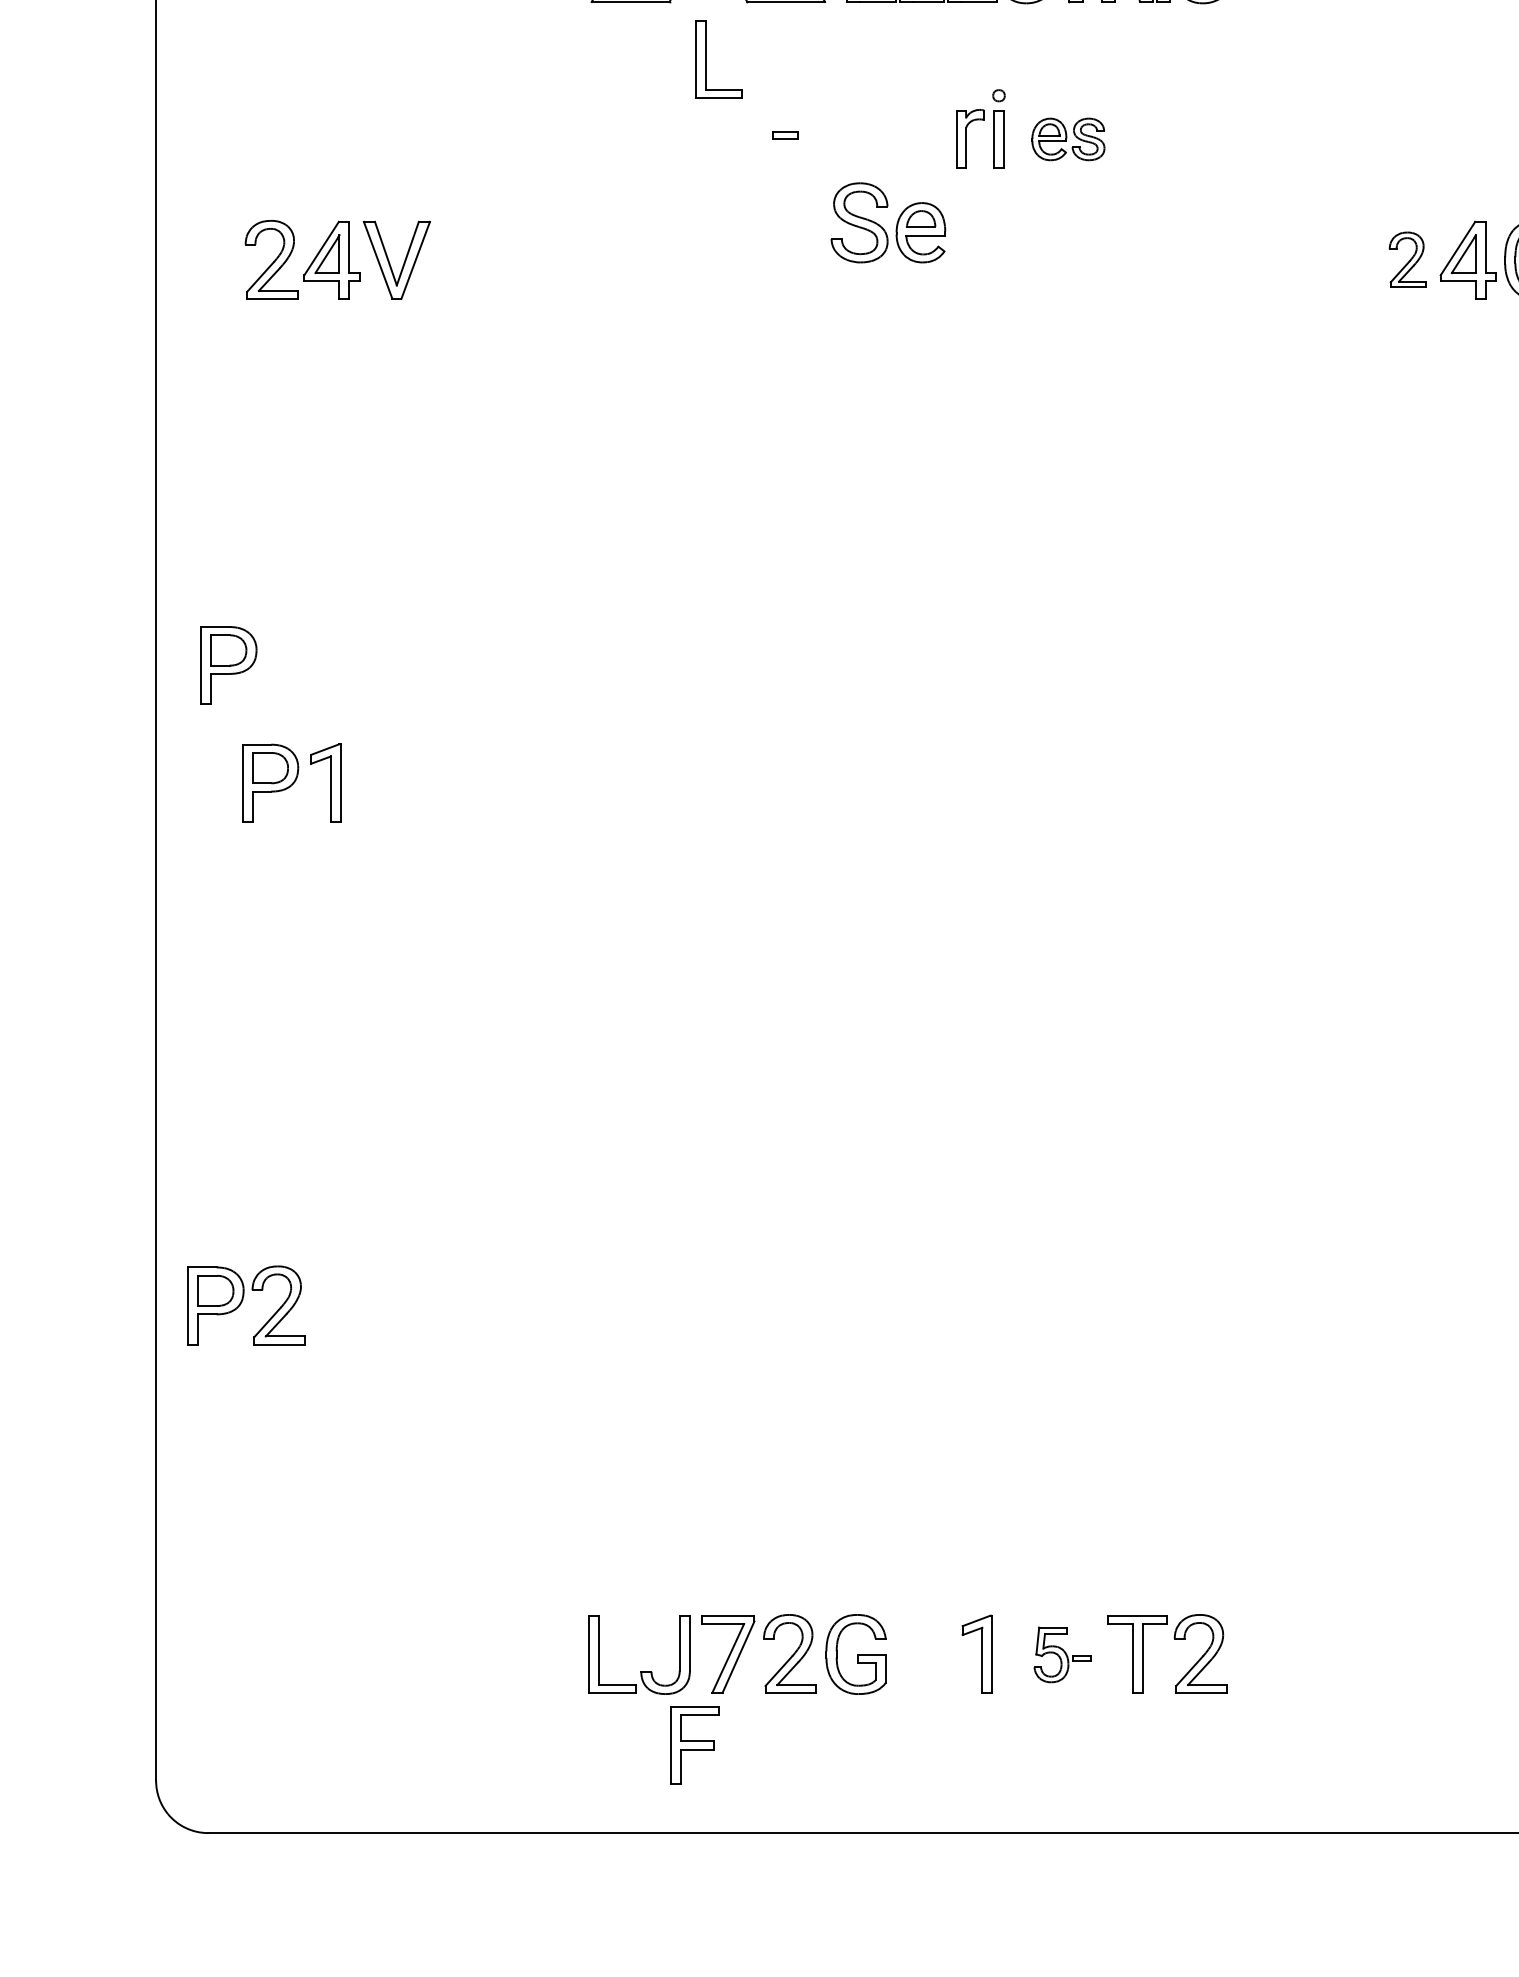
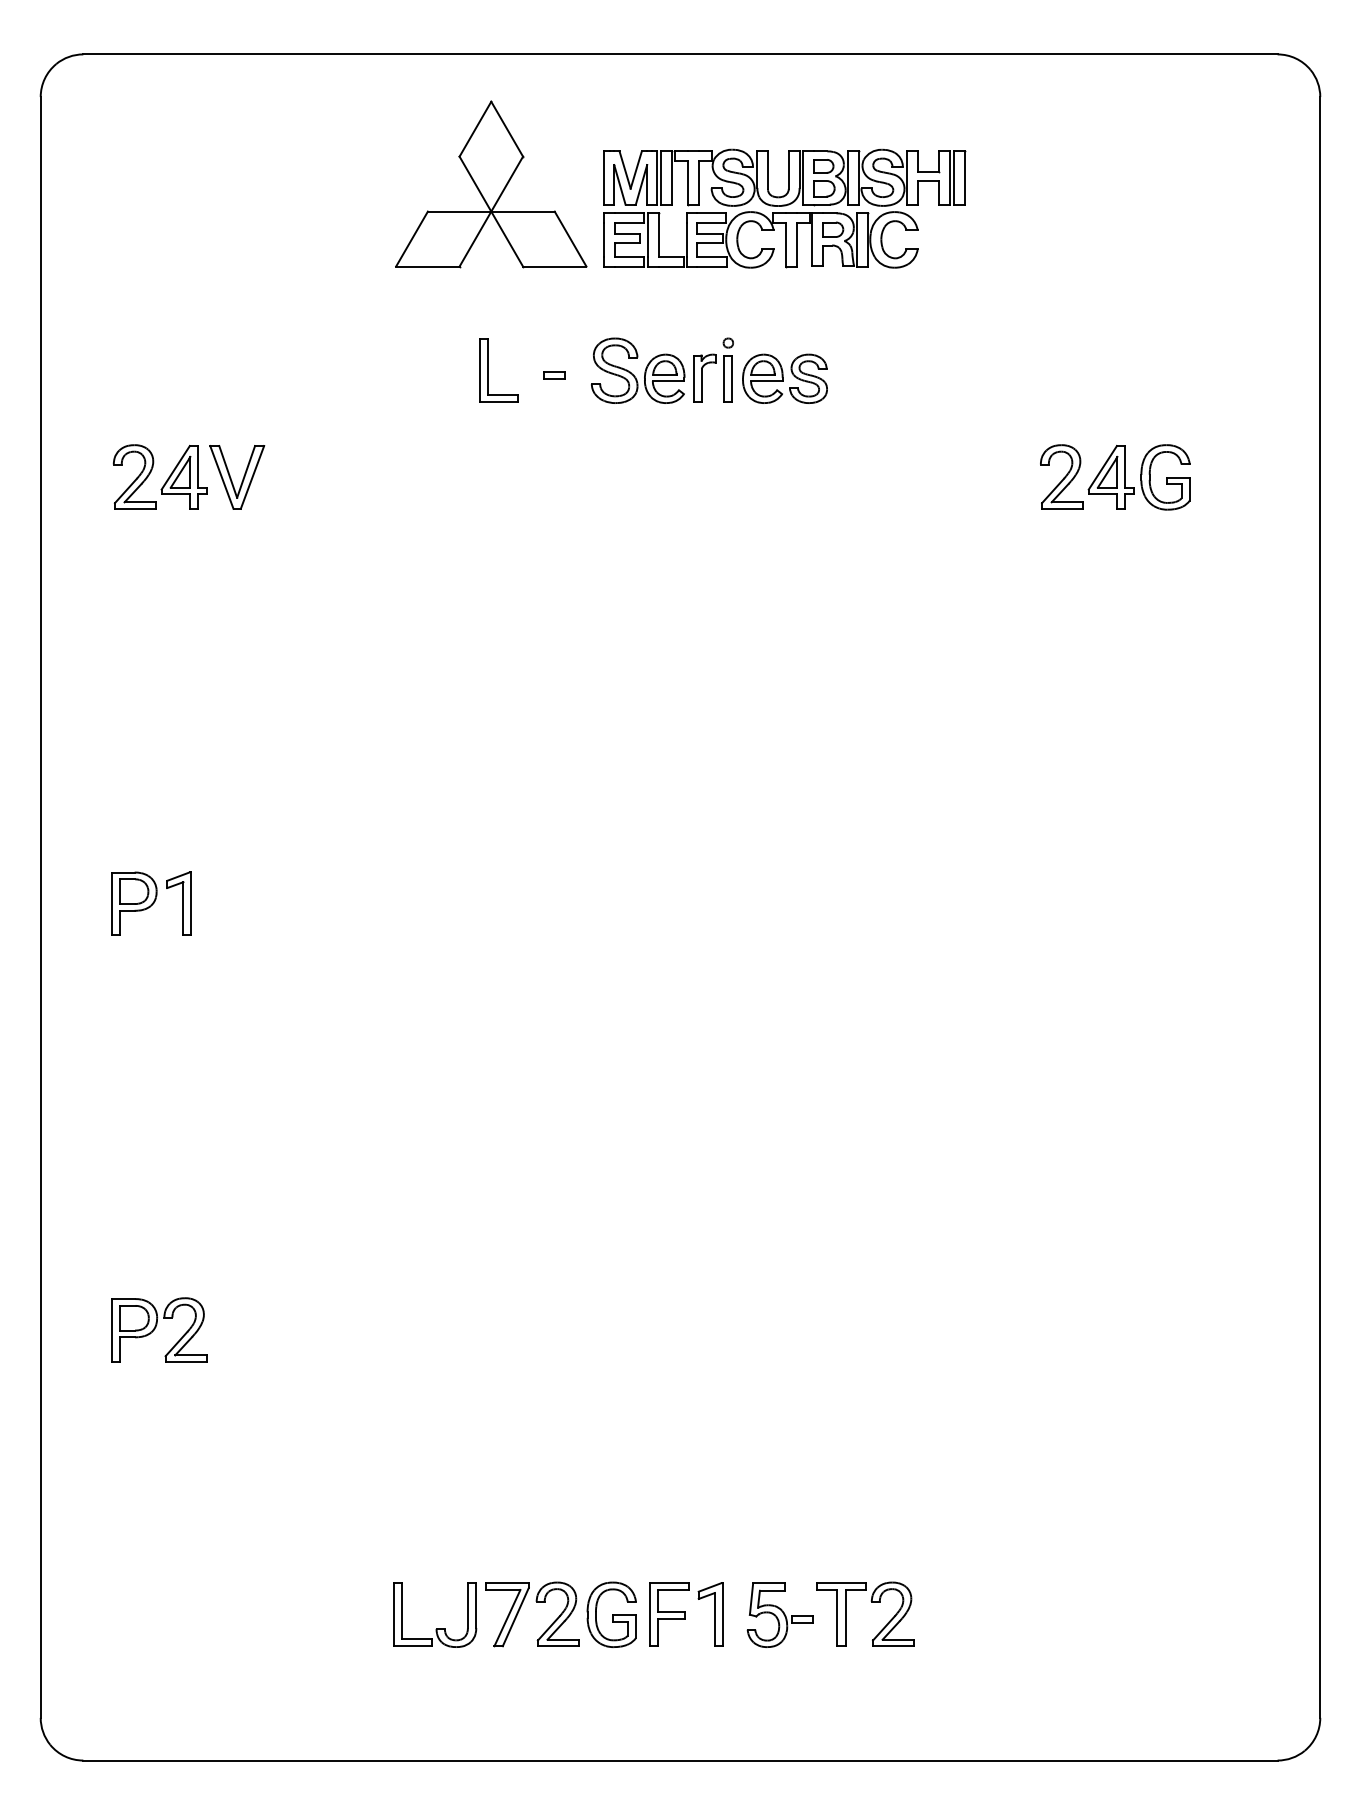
part: (706, 59) -> (488, 370), moved
part: (1067, 139) -> (784, 378), size x1.43
part: (896, 223) -> (644, 371), moved
part: (1407, 259) -> (1061, 476), size x1.43
part: (229, 664) -> (100, 807), removed
part: (246, 1304) -> (159, 1329), moved
part: (1061, 1654) -> (779, 1614), size x1.43
part: (695, 1744) -> (669, 1614), moved

